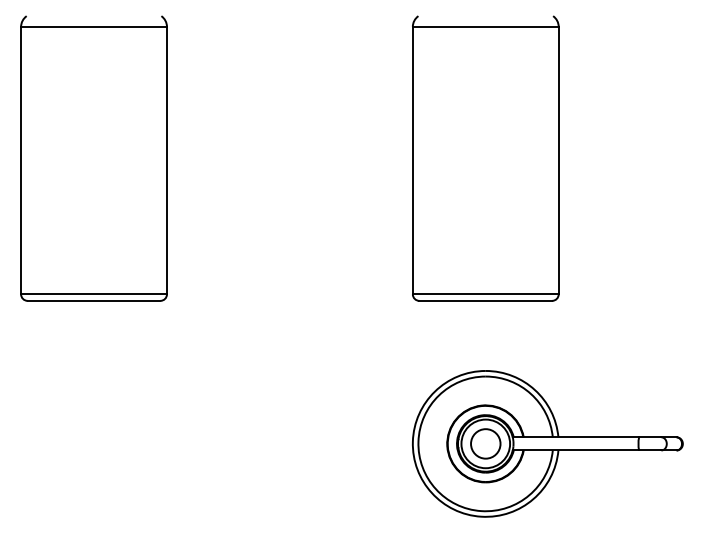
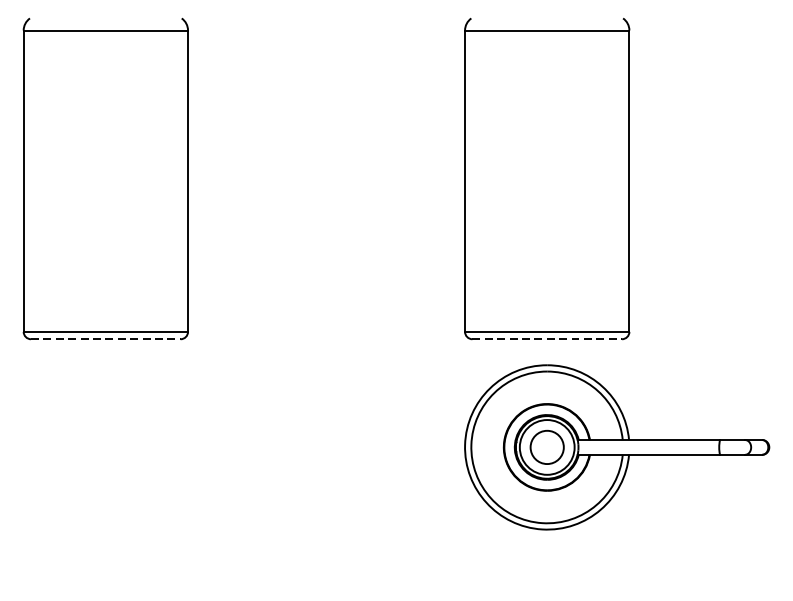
line: (94, 300) -> (106, 338), solid -> dashed
line: (486, 300) -> (548, 338), solid -> dashed
part: (547, 443) -> (616, 446), moved

